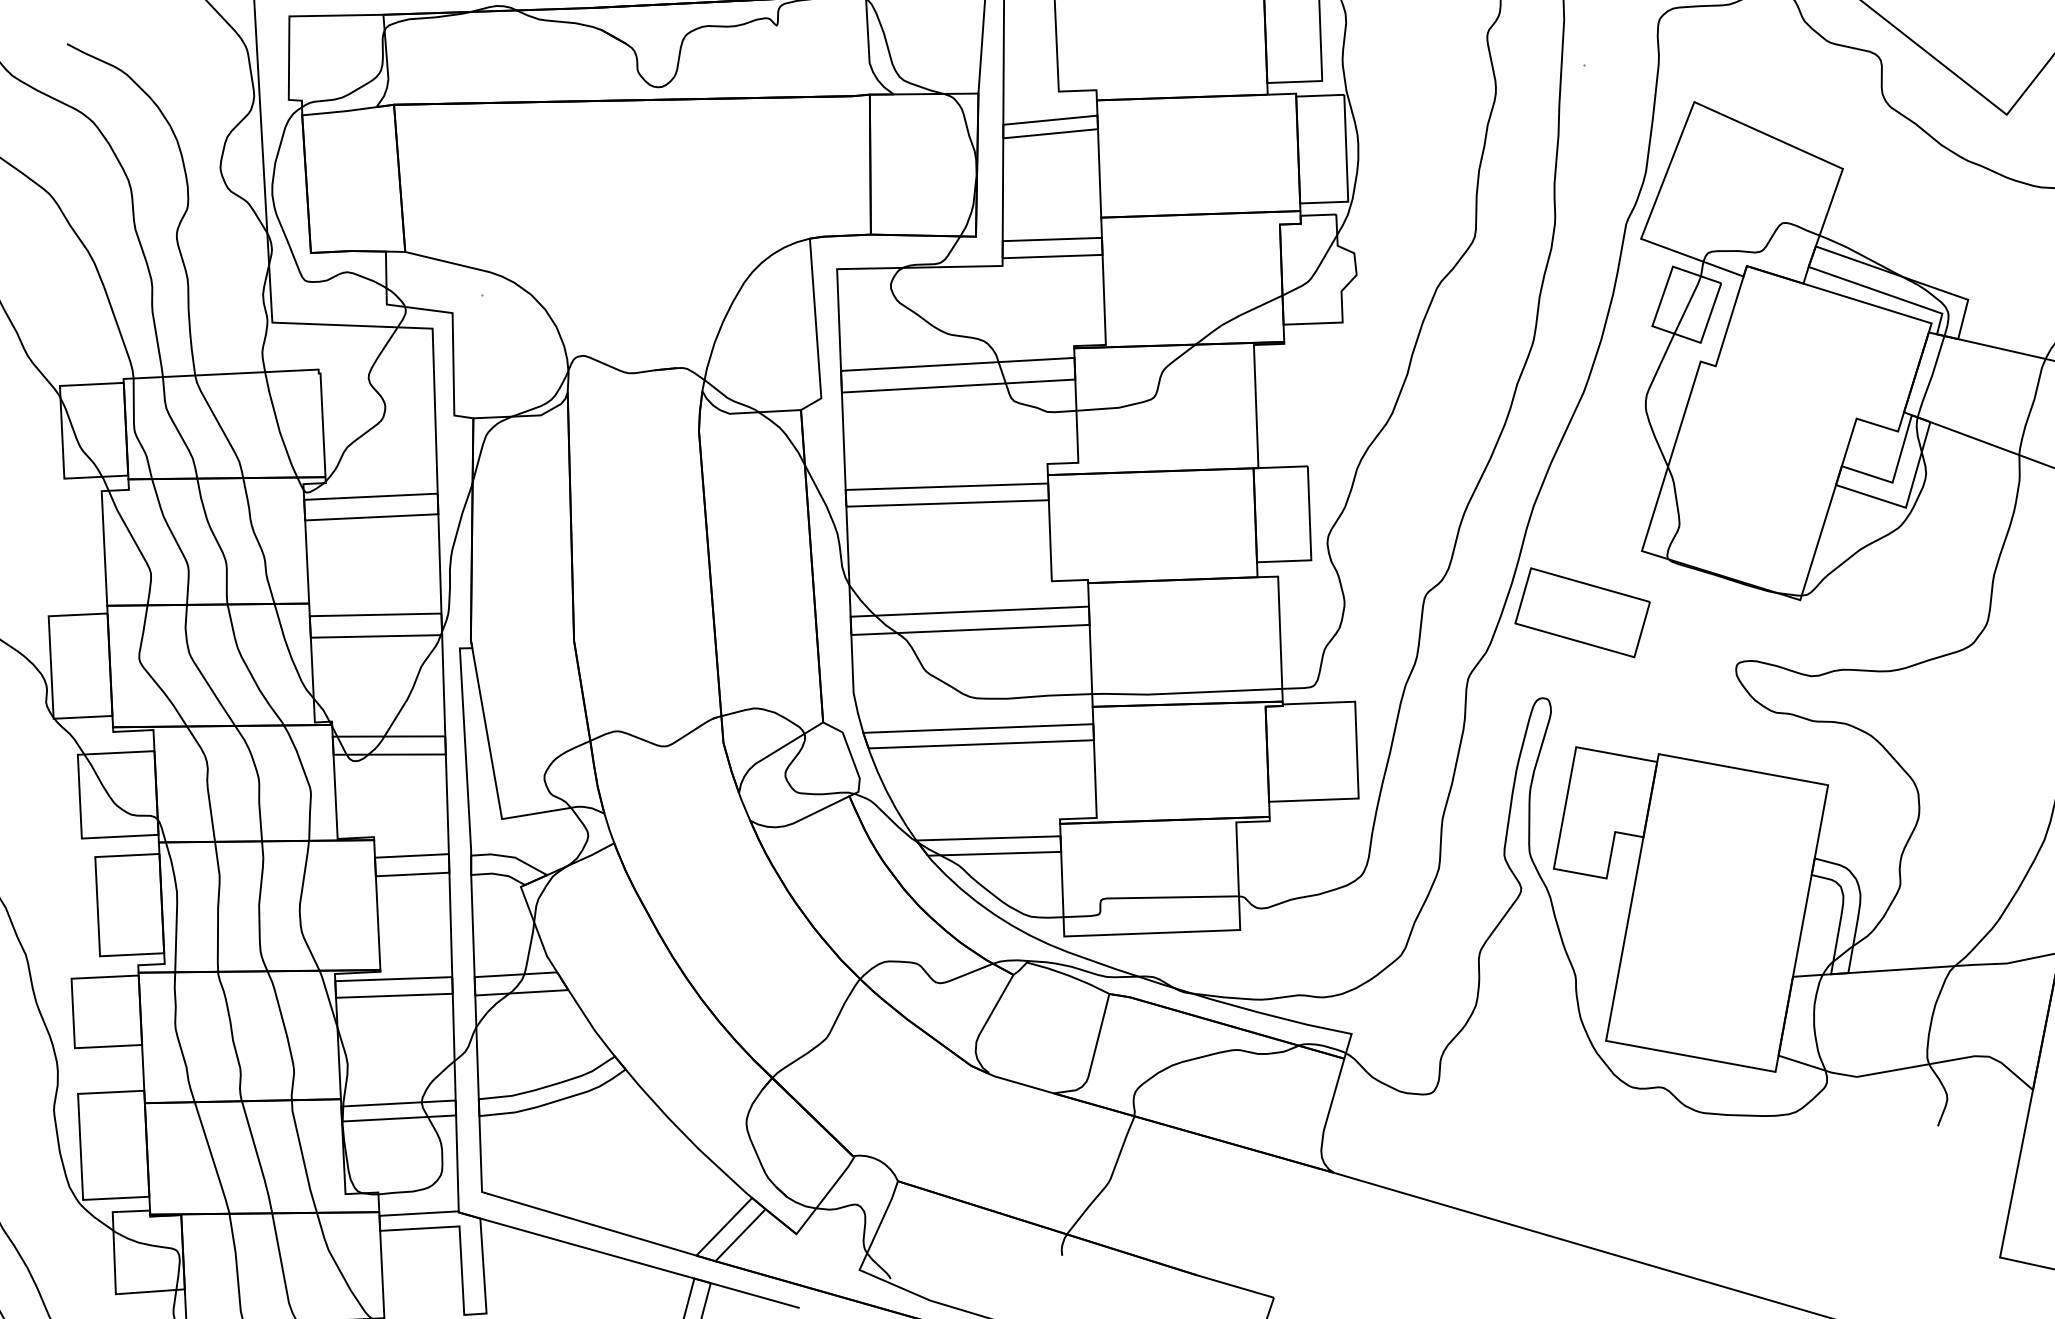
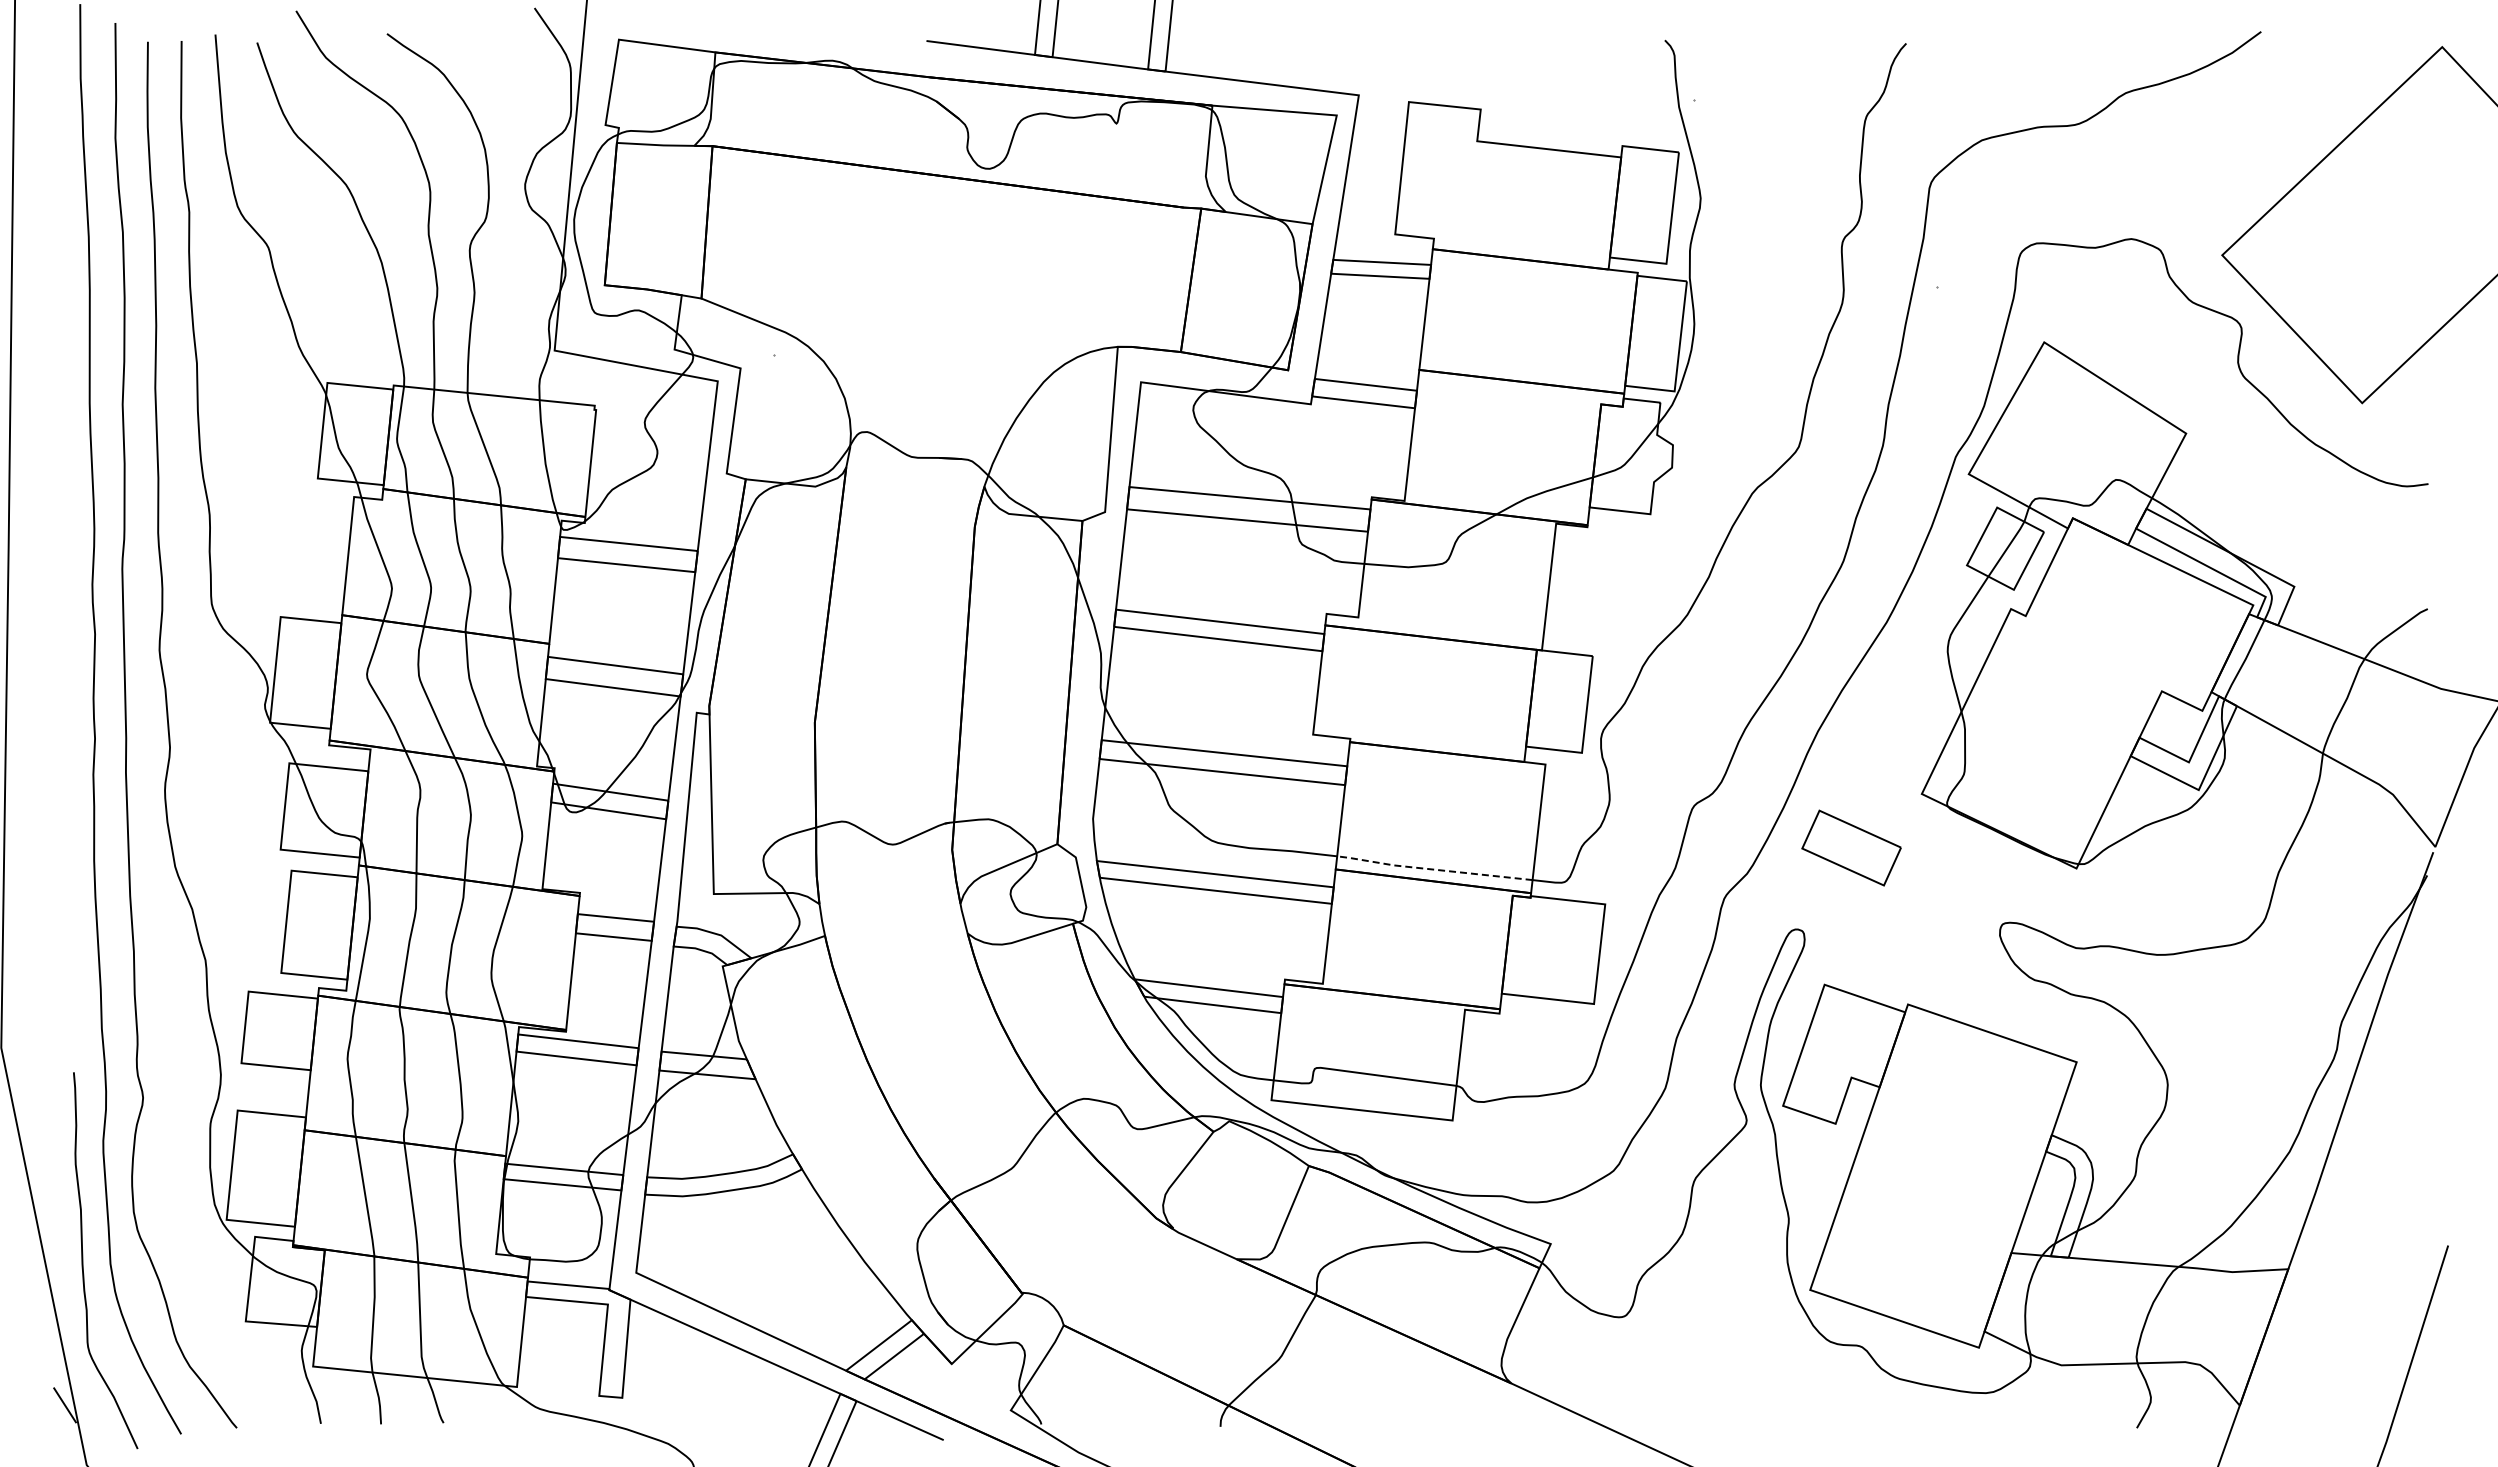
part: (1582, 612) -> (1851, 847), size x0.7
line: (1185, 693) -> (1432, 869), solid -> dashed

